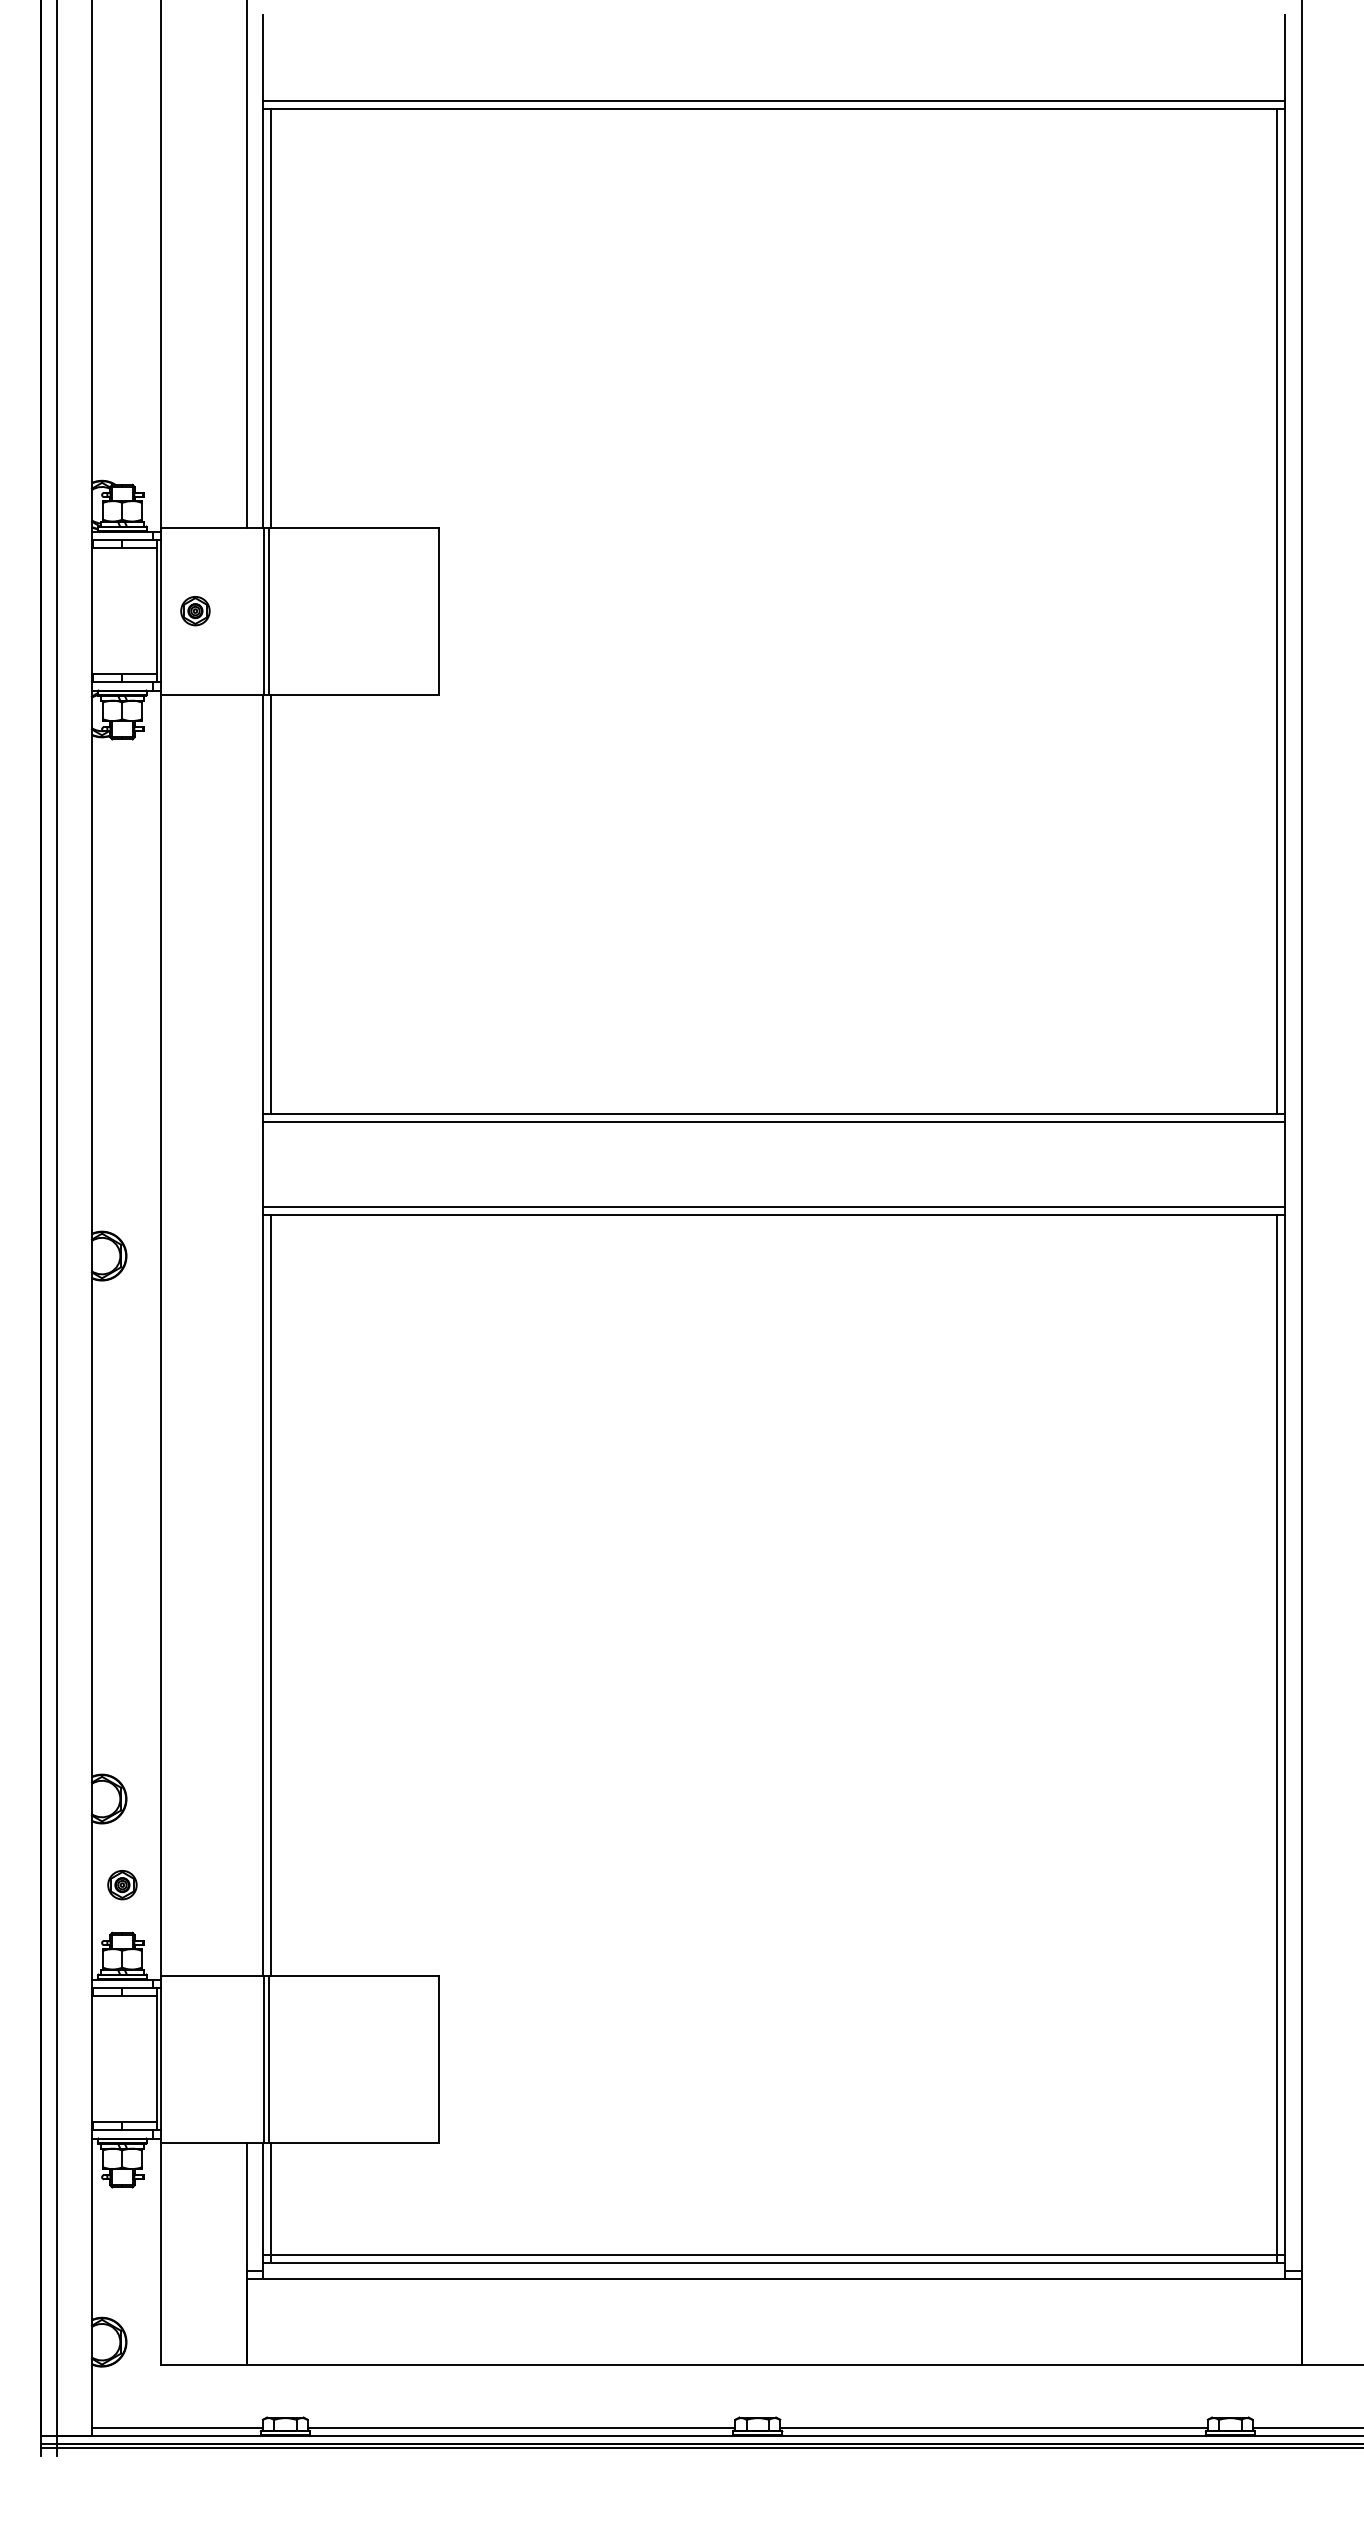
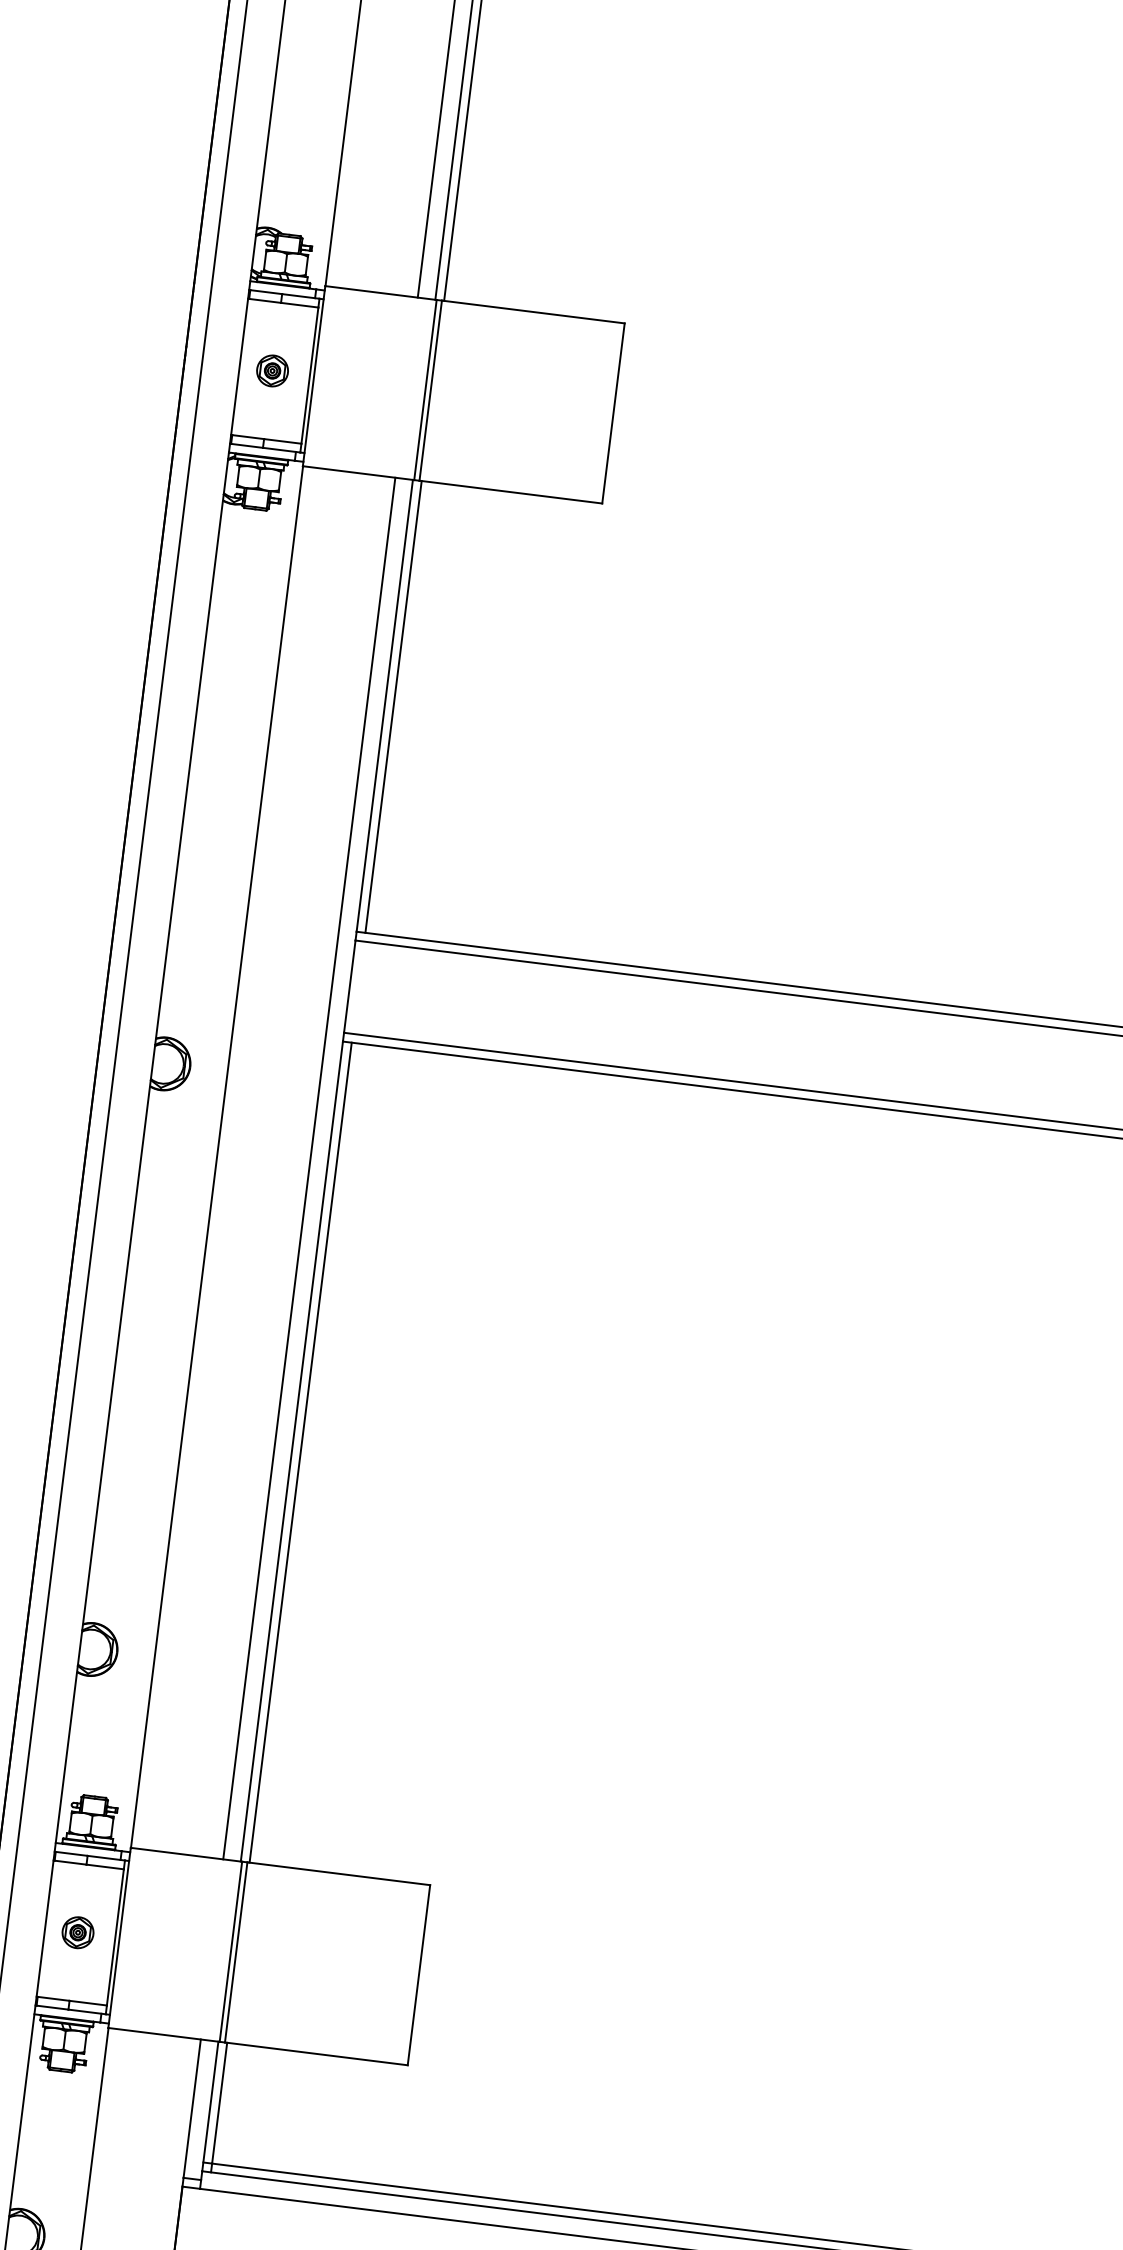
part: (195, 611) -> (272, 371), moved
line: (246, 1334) -> (309, 1167), added
part: (122, 1885) -> (78, 1933), moved

